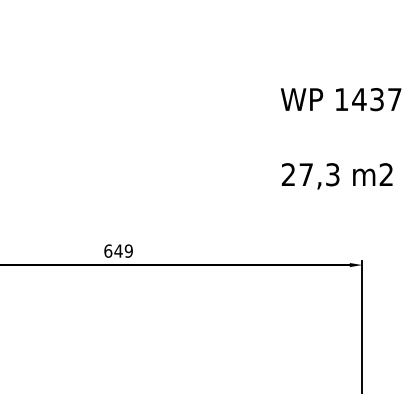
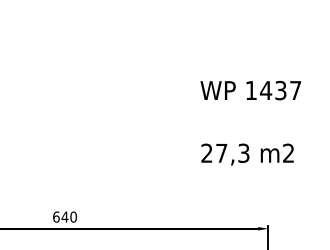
text: (128, 250) -> (73, 216), 649 -> 640

